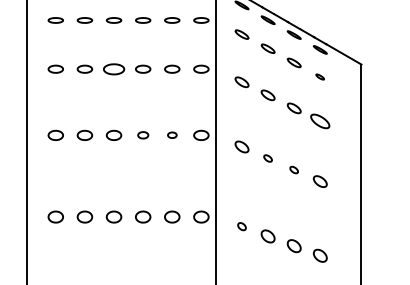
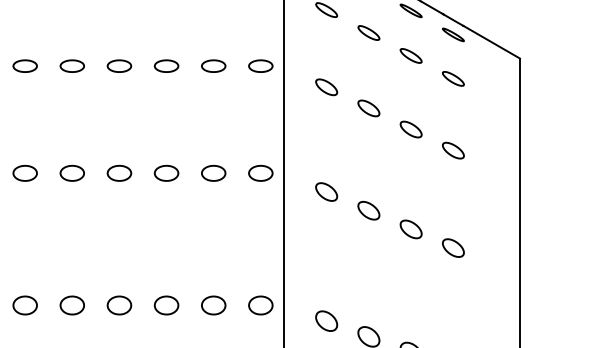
part: (113, 68) -> (118, 64), size x0.71
part: (319, 76) -> (452, 77), size x1.67
part: (320, 121) -> (453, 150), size x0.71
part: (143, 134) -> (167, 171), size x1.43
part: (172, 134) -> (214, 171), size x1.67
part: (267, 158) -> (367, 210), size x1.67
part: (293, 169) -> (409, 228), size x1.67
part: (241, 226) -> (325, 320), size x1.67

